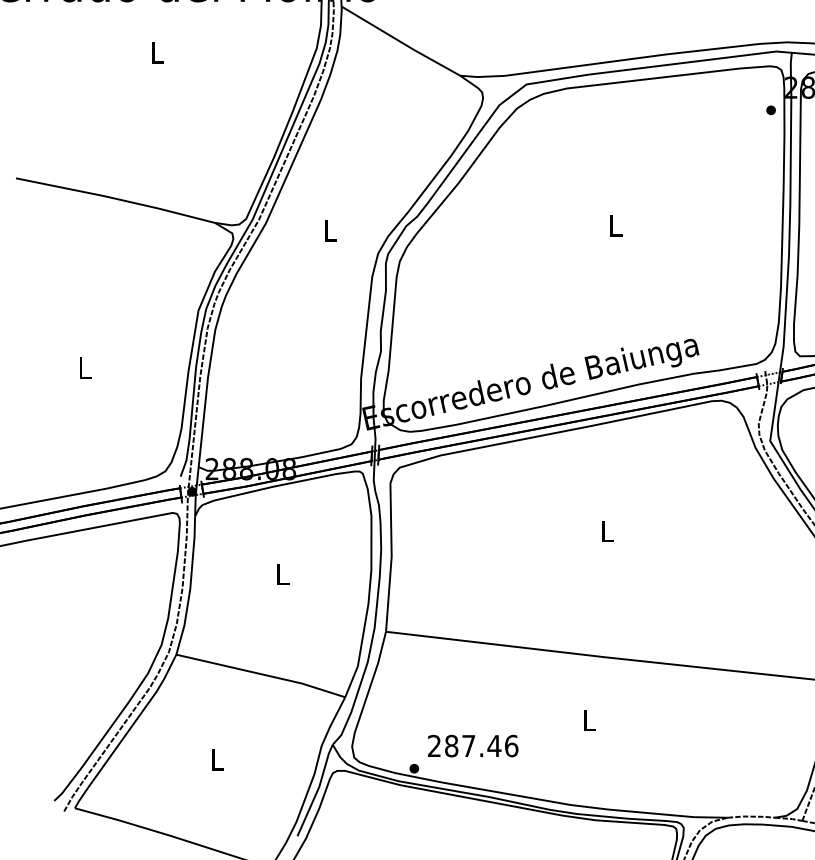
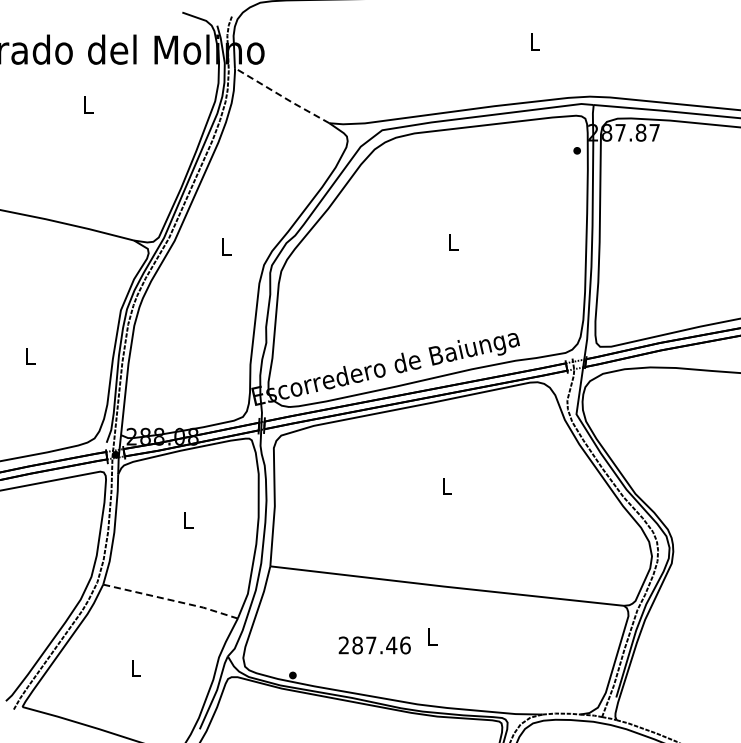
line: (401, 42) -> (282, 96), solid -> dashed
line: (263, 674) -> (172, 600), solid -> dashed
text: (472, 746) -> (374, 645), moved

